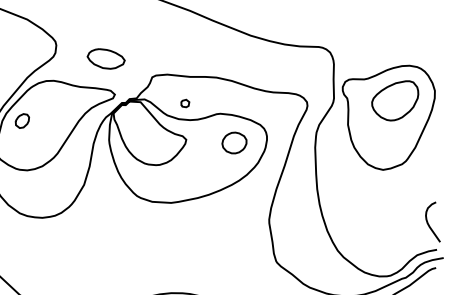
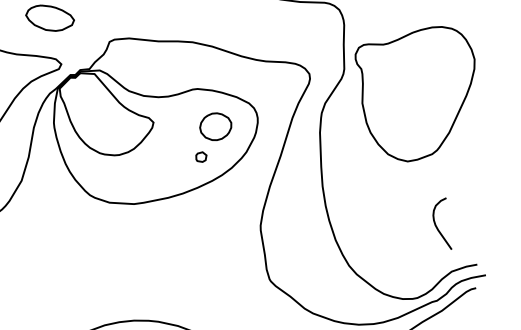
part: (395, 100) -> (423, 71), removed
part: (185, 103) -> (201, 157), moved
curve: (428, 222) -> (436, 224), moved

